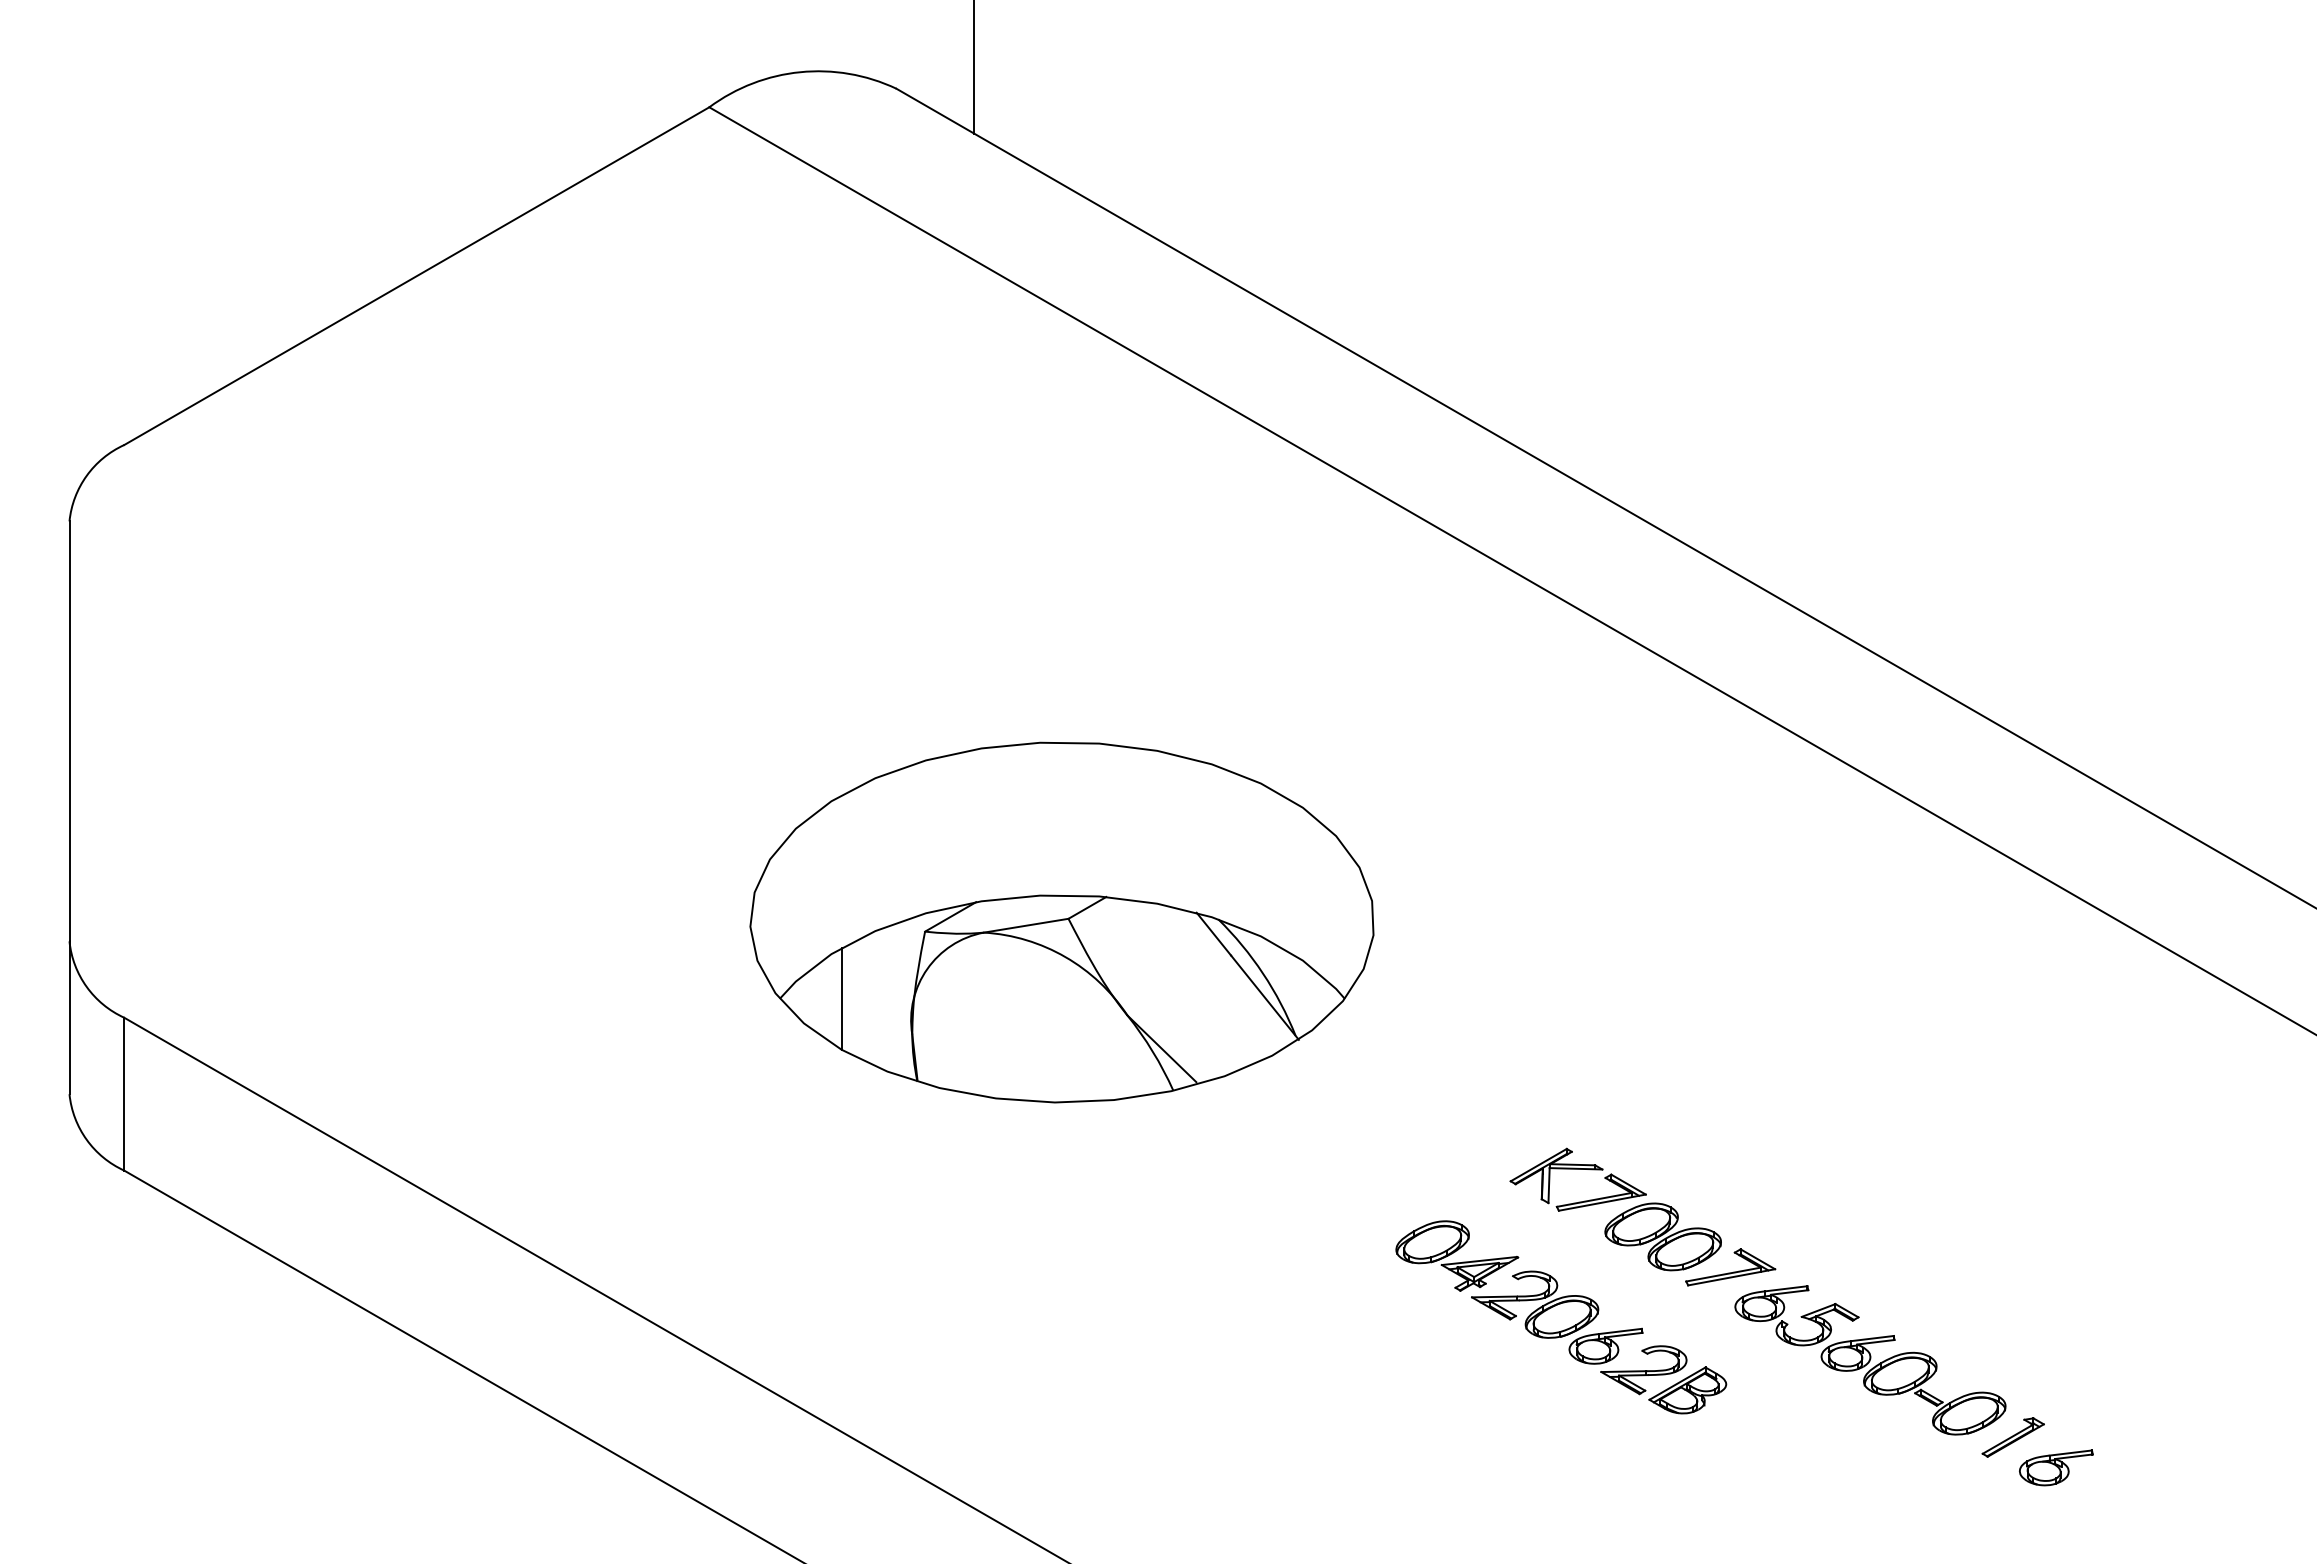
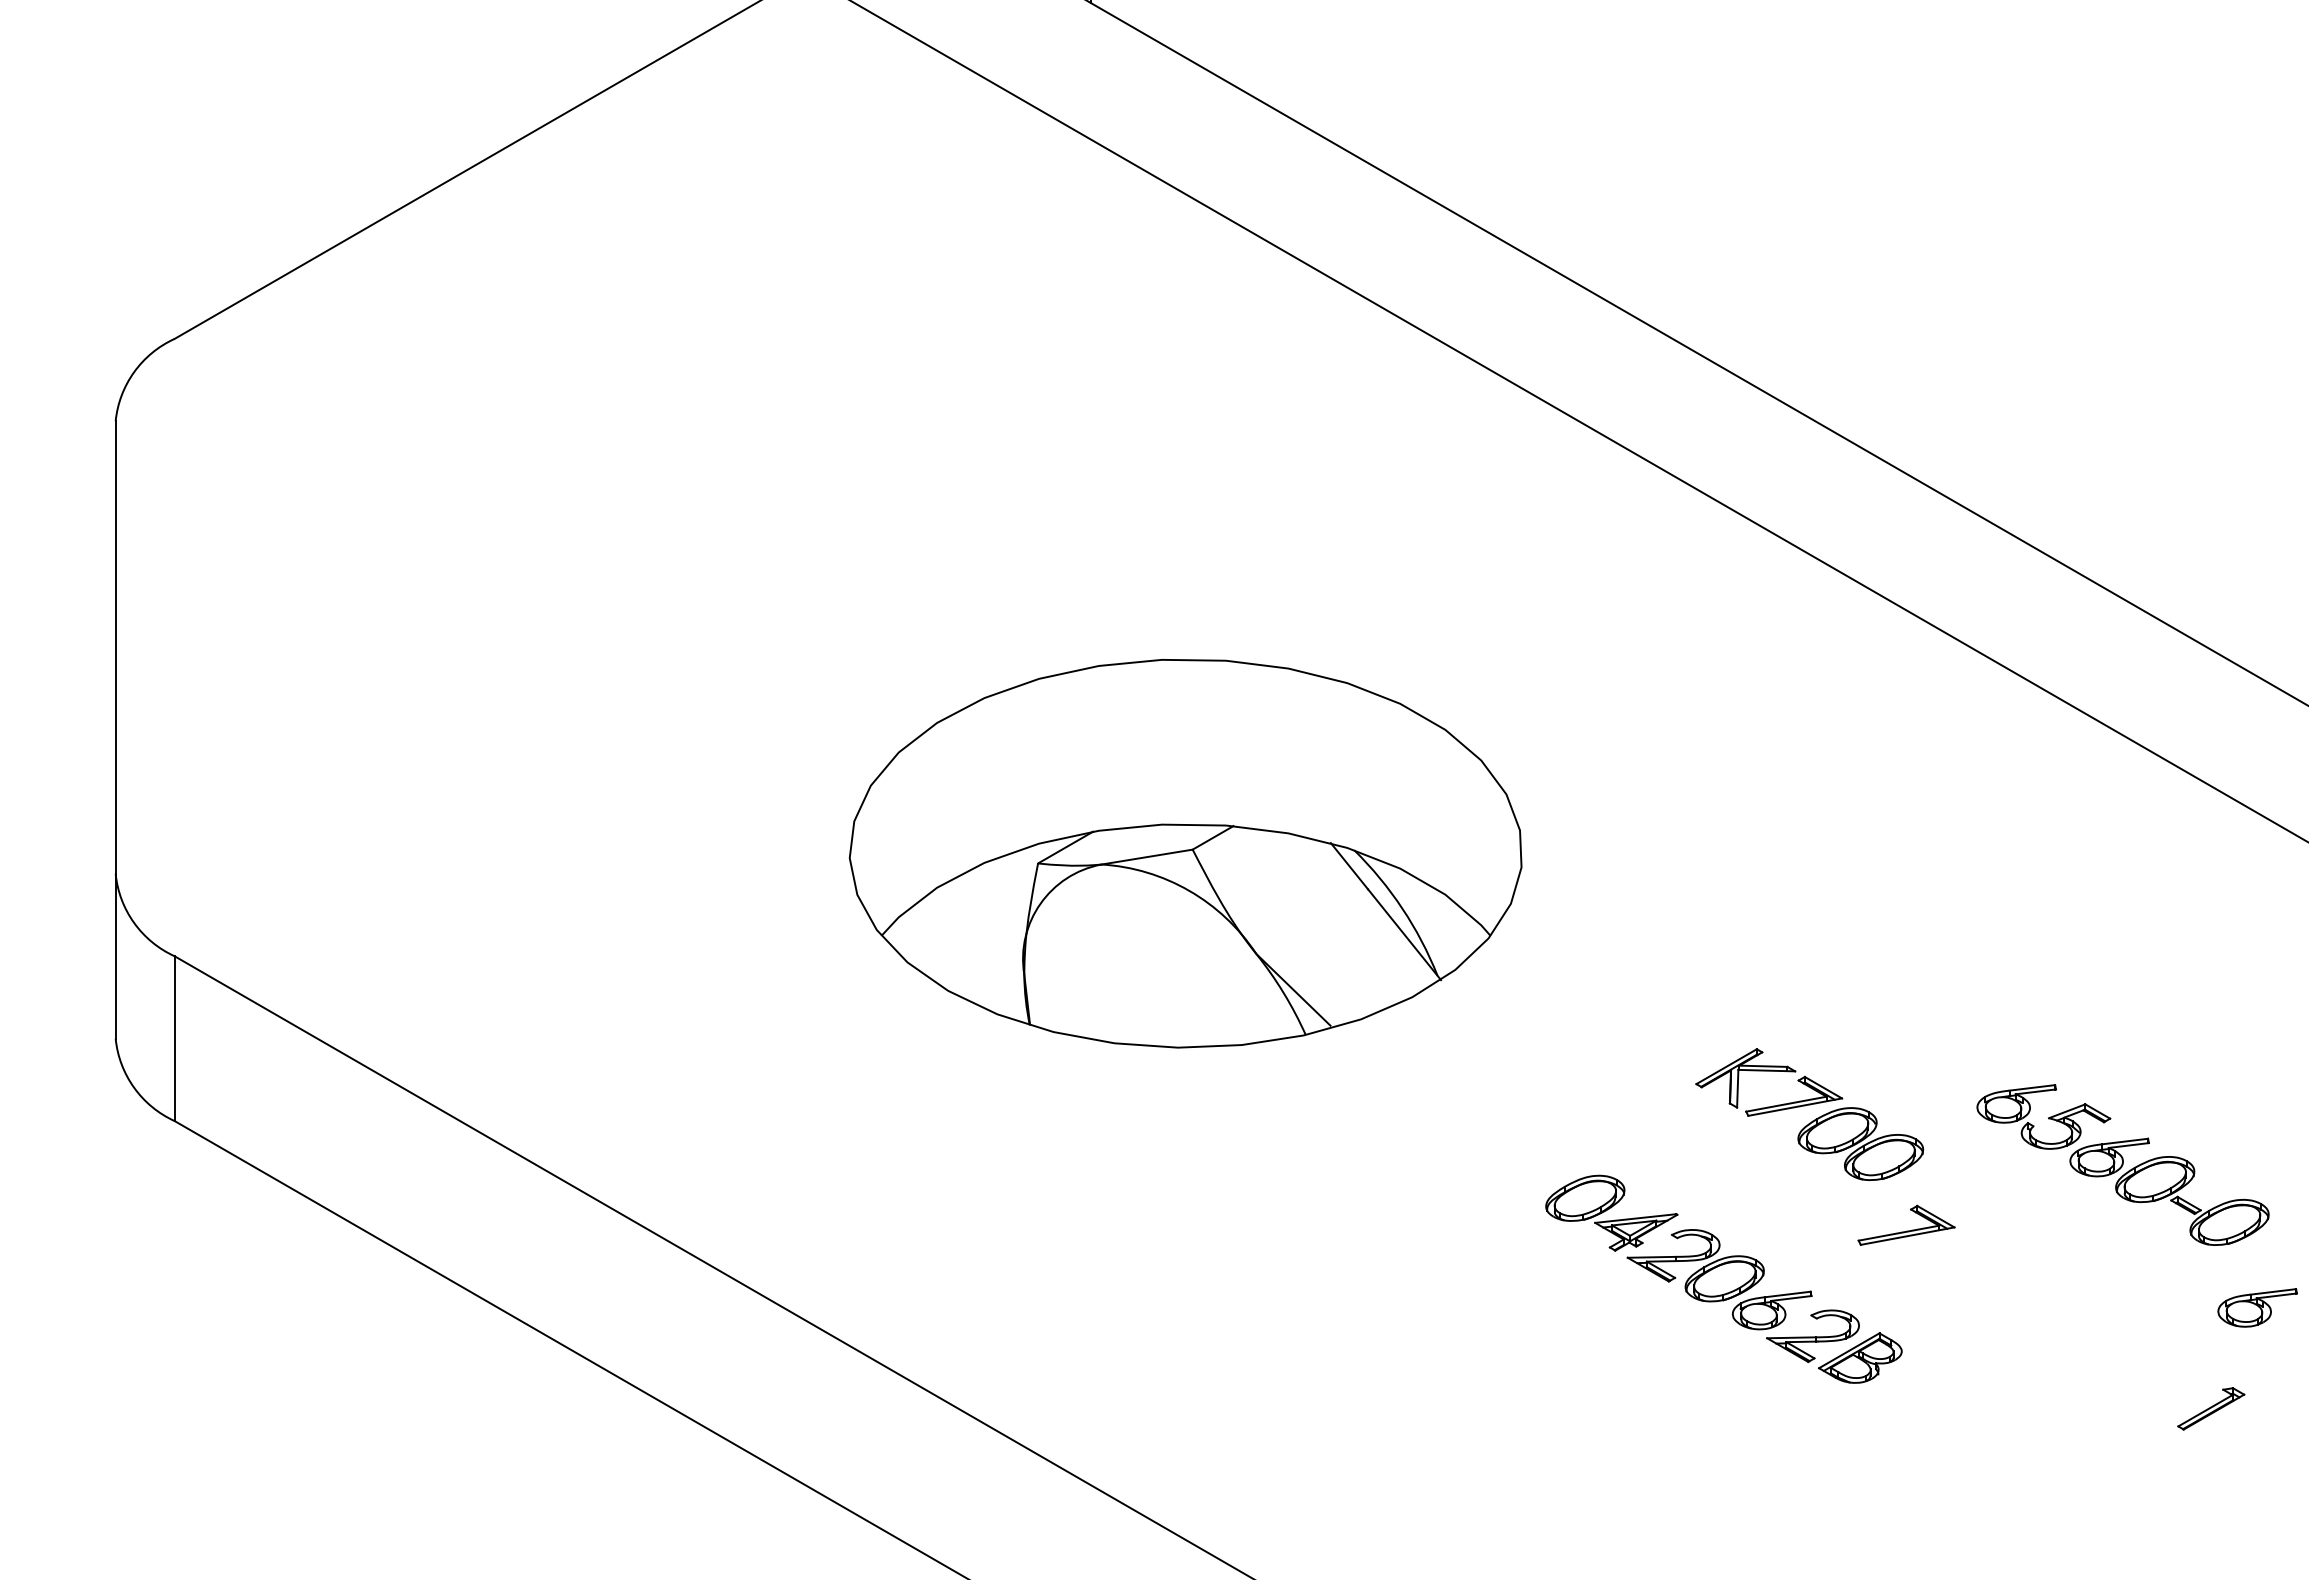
line: (841, 998) -> (947, 935), removed
part: (1617, 1215) -> (1811, 1120), moved
part: (1870, 1360) -> (2123, 1165), moved
part: (2056, 1467) -> (2257, 1307), moved

